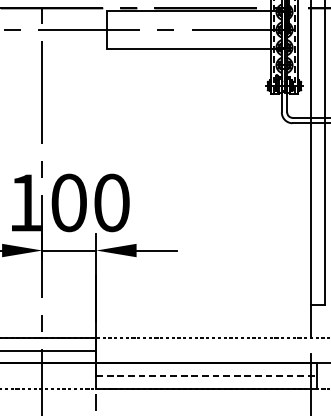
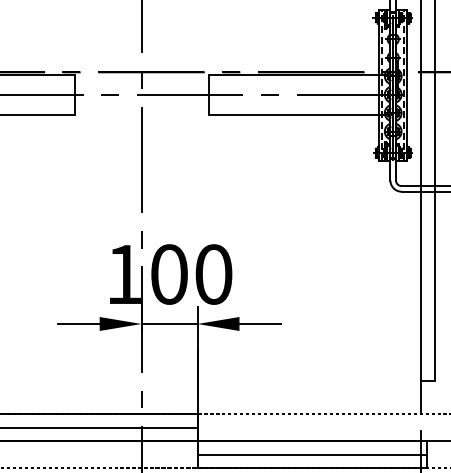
line: (206, 376) -> (312, 454), dashed -> solid

